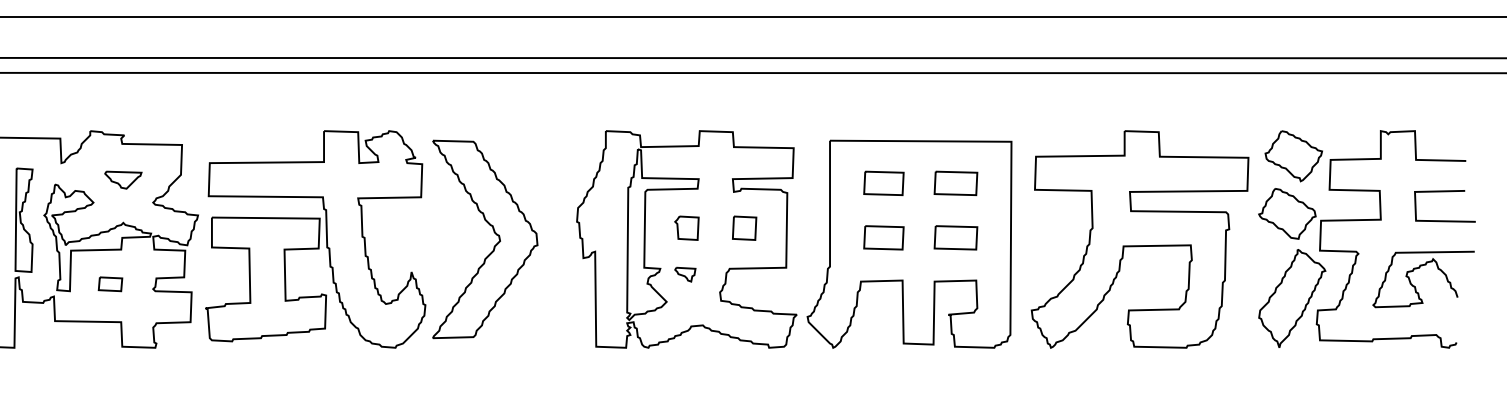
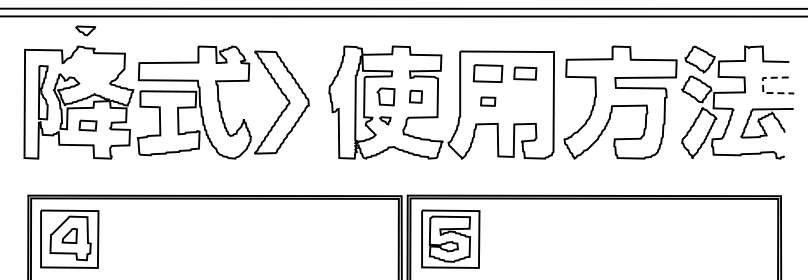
part: (123, 179) -> (85, 30), moved
part: (882, 183) -> (487, 73), size x1.4
line: (1416, 210) -> (763, 87), solid -> dashed
part: (687, 227) -> (386, 96), size x1.4
part: (884, 237) -> (488, 101), size x0.7
part: (956, 237) -> (525, 101), removed
part: (109, 283) -> (87, 125), size x1.4

